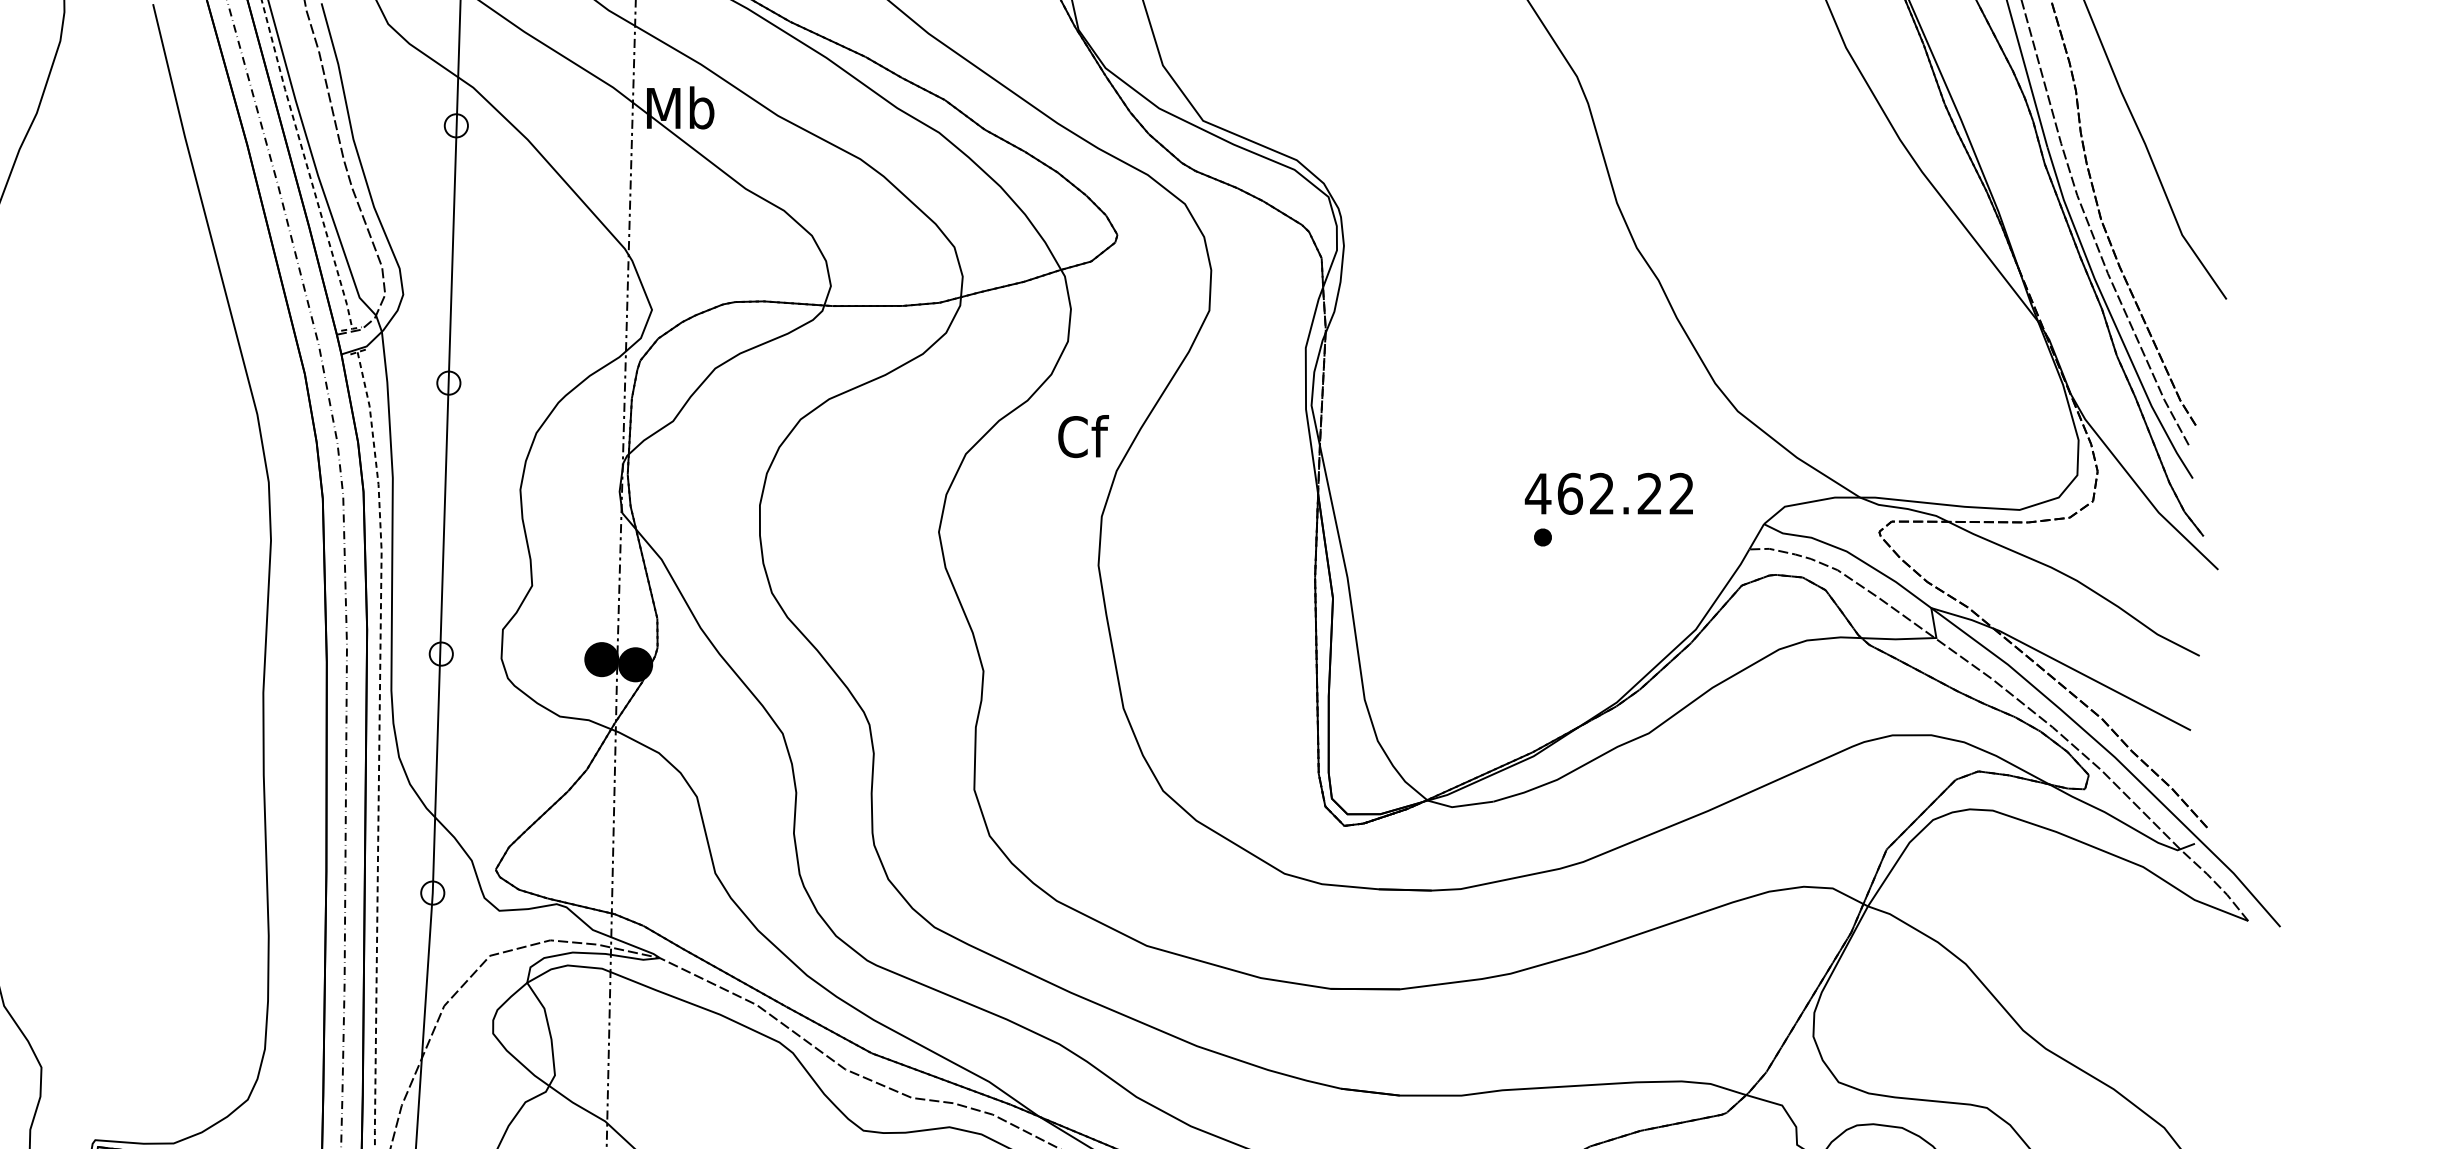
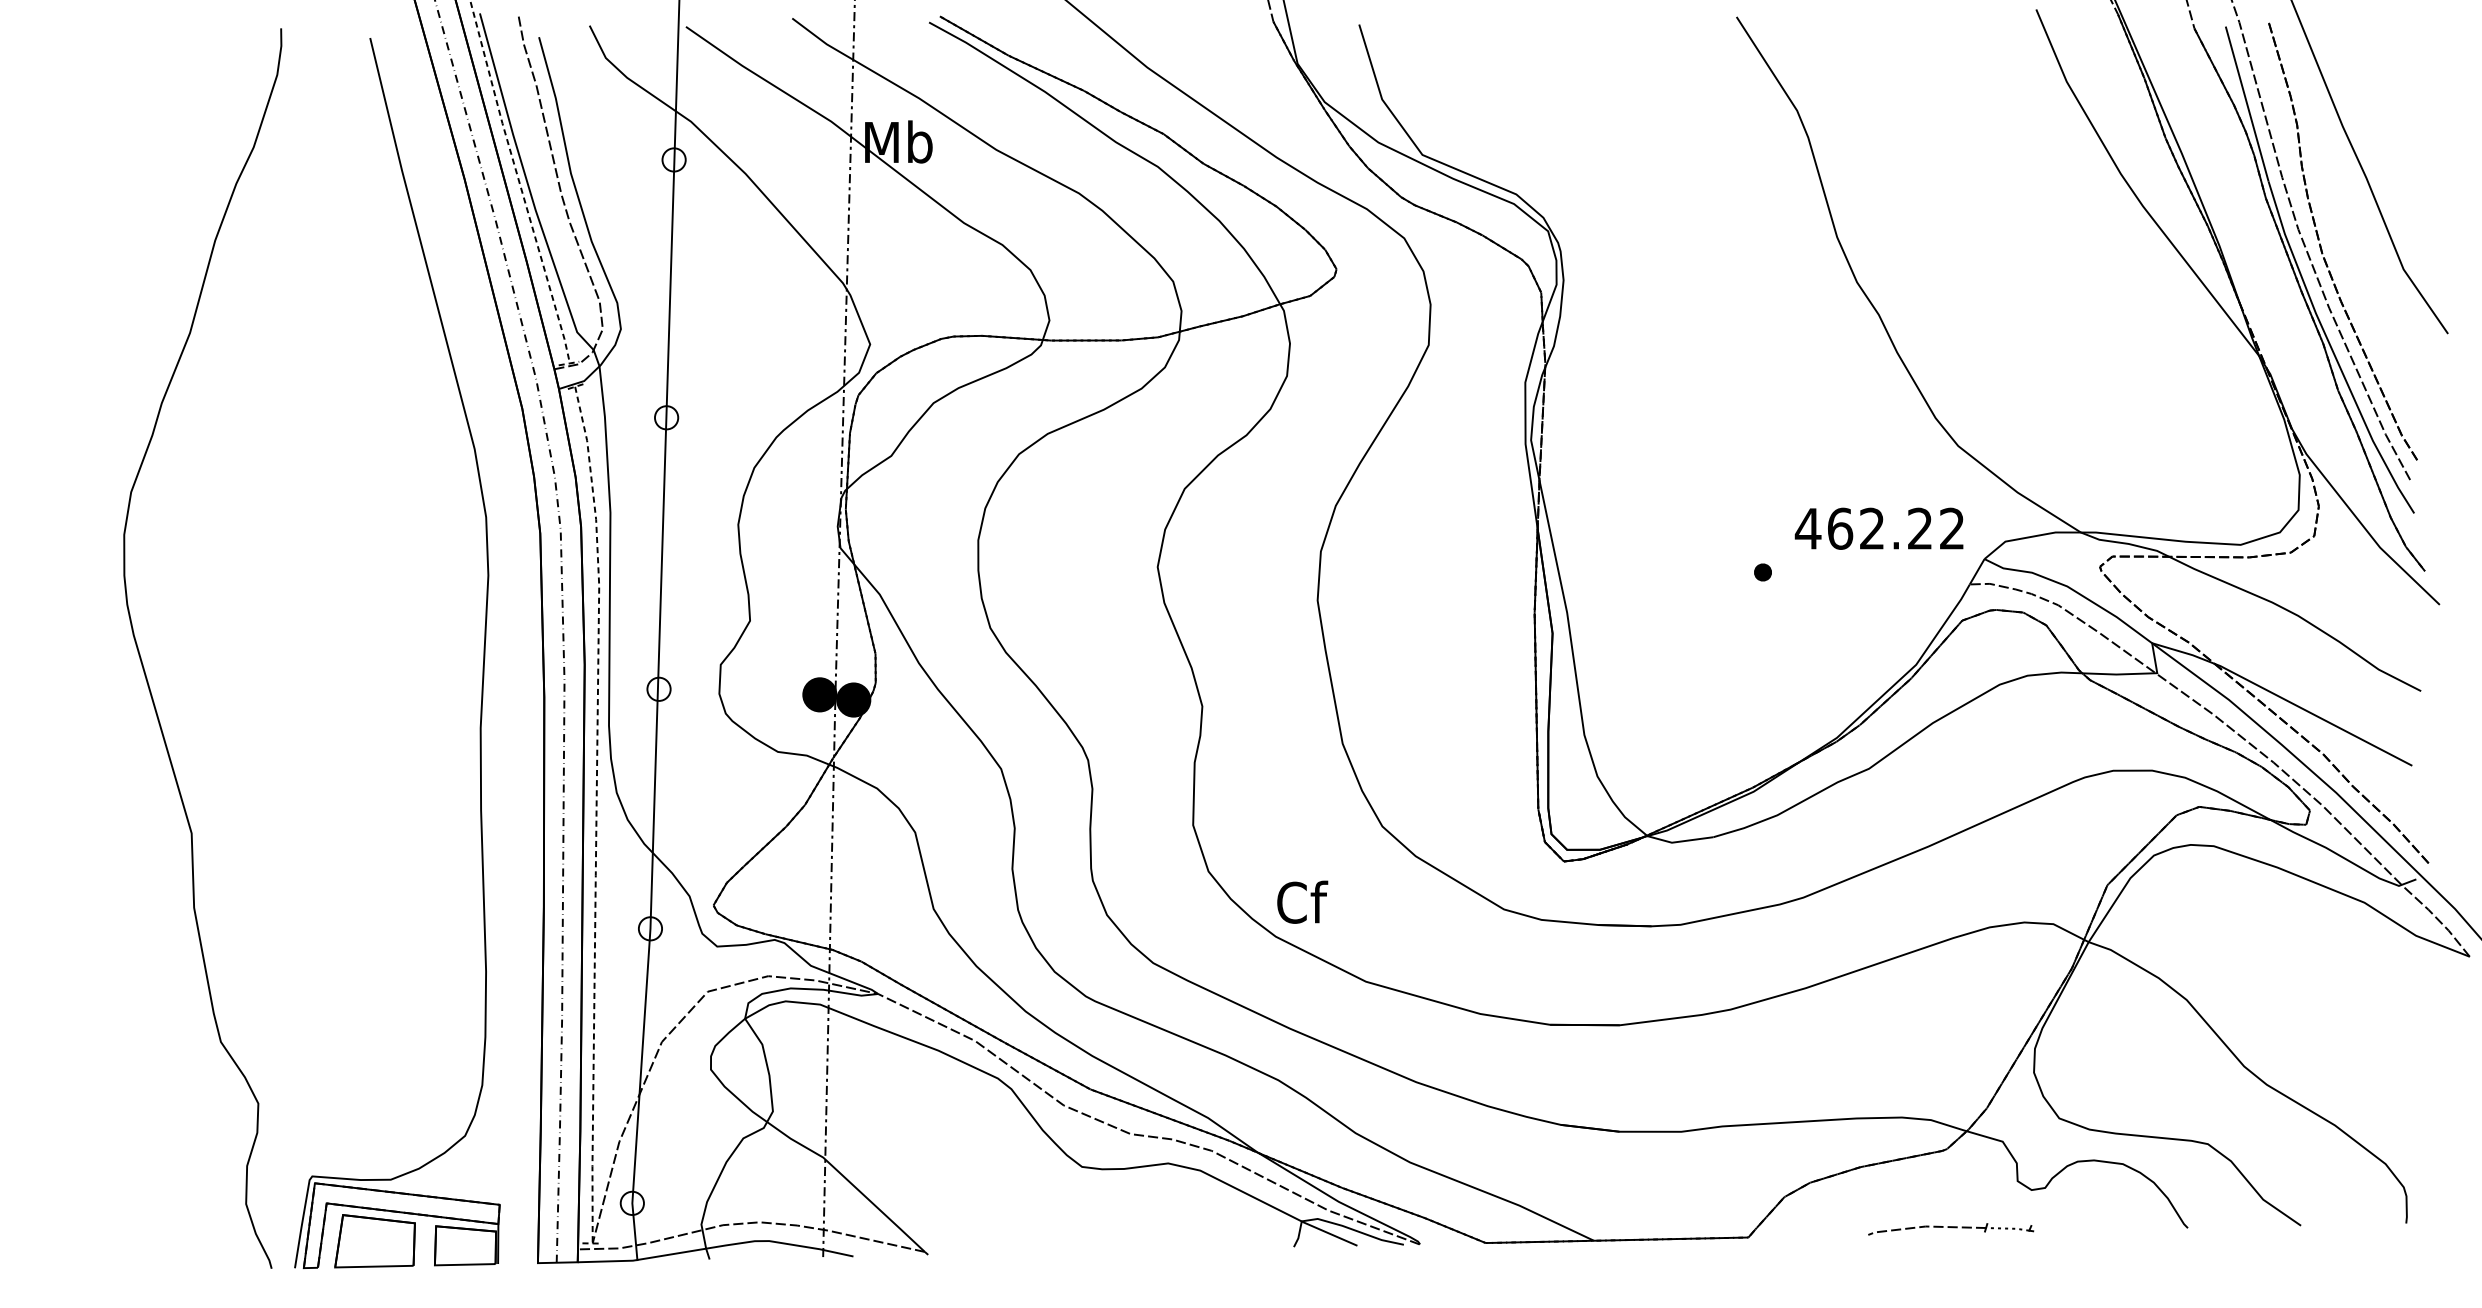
text: (1083, 435) -> (1302, 901), moved
text: (1608, 493) -> (1878, 528), moved

